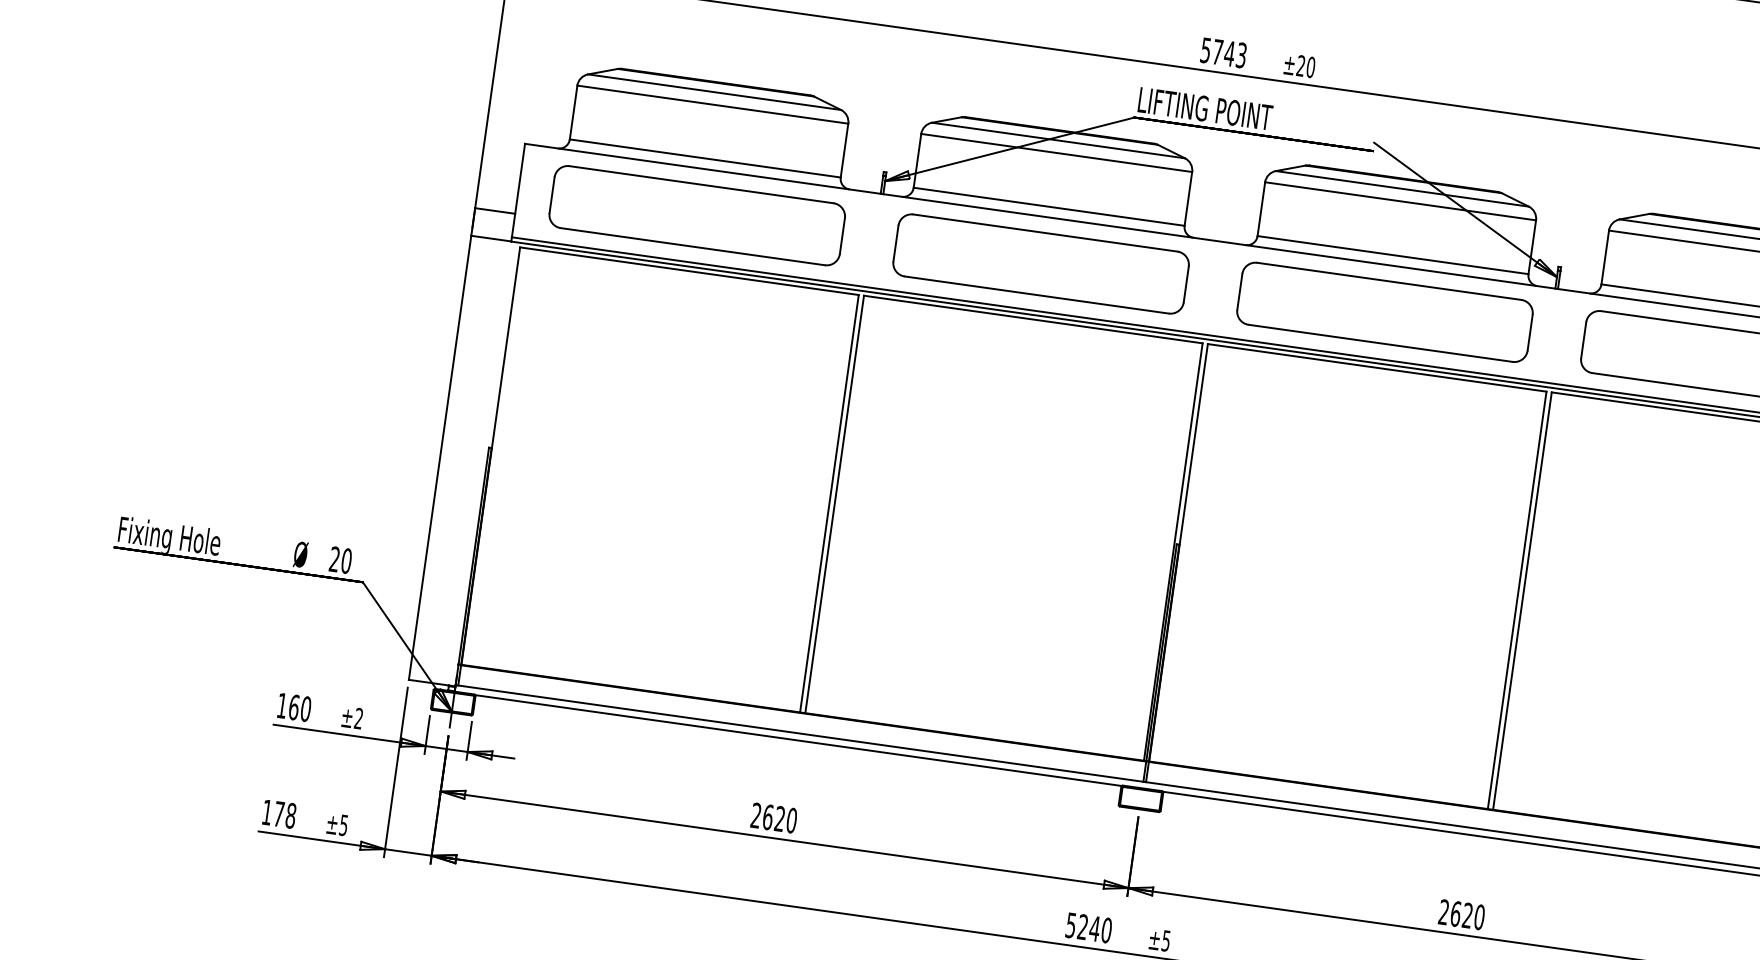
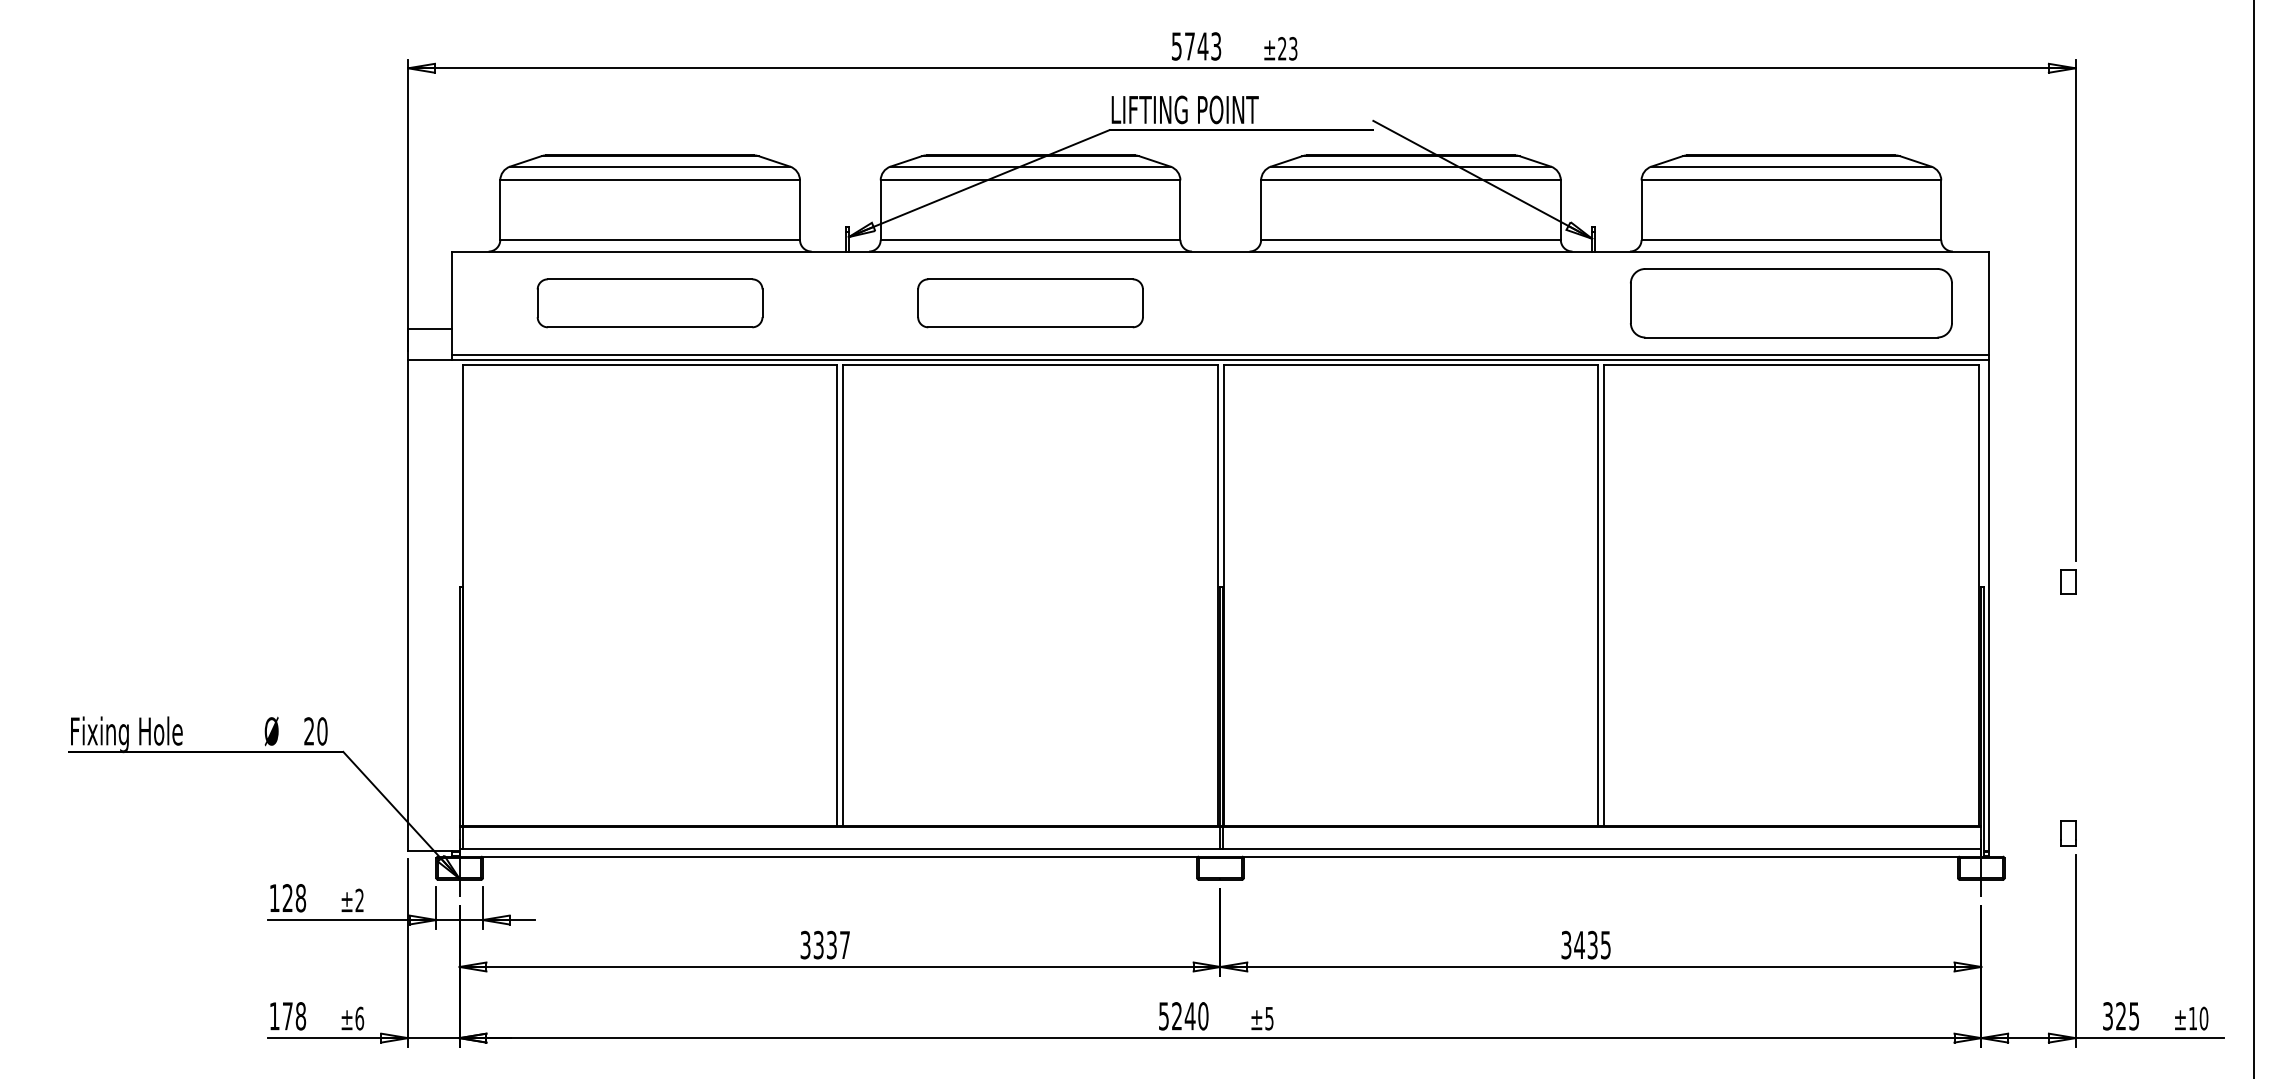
text: (1311, 67) -> (1293, 48), ±20 -> ±23
part: (696, 215) -> (649, 303), size x0.7
part: (1041, 264) -> (1030, 303), size x0.7
part: (1384, 312) -> (1410, 303), removed
text: (300, 708) -> (294, 898), 160 -> 128
text: (774, 817) -> (825, 944), 2620 -> 3337
text: (343, 825) -> (359, 1018), ±5 -> ±6
text: (1462, 914) -> (1586, 944), 2620 -> 3435

